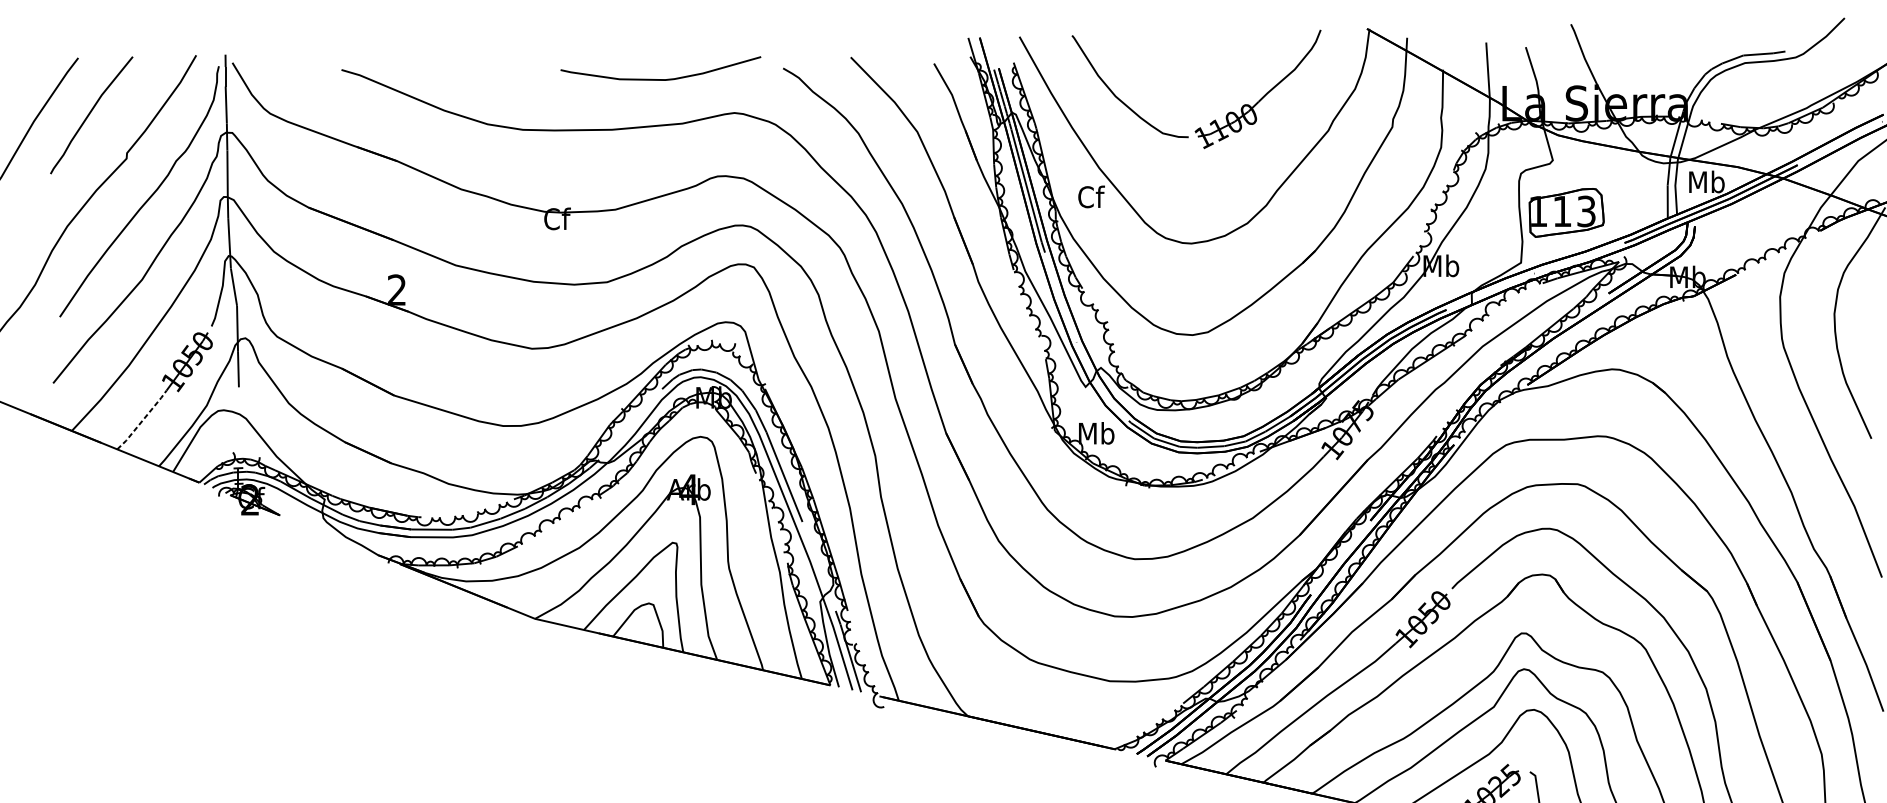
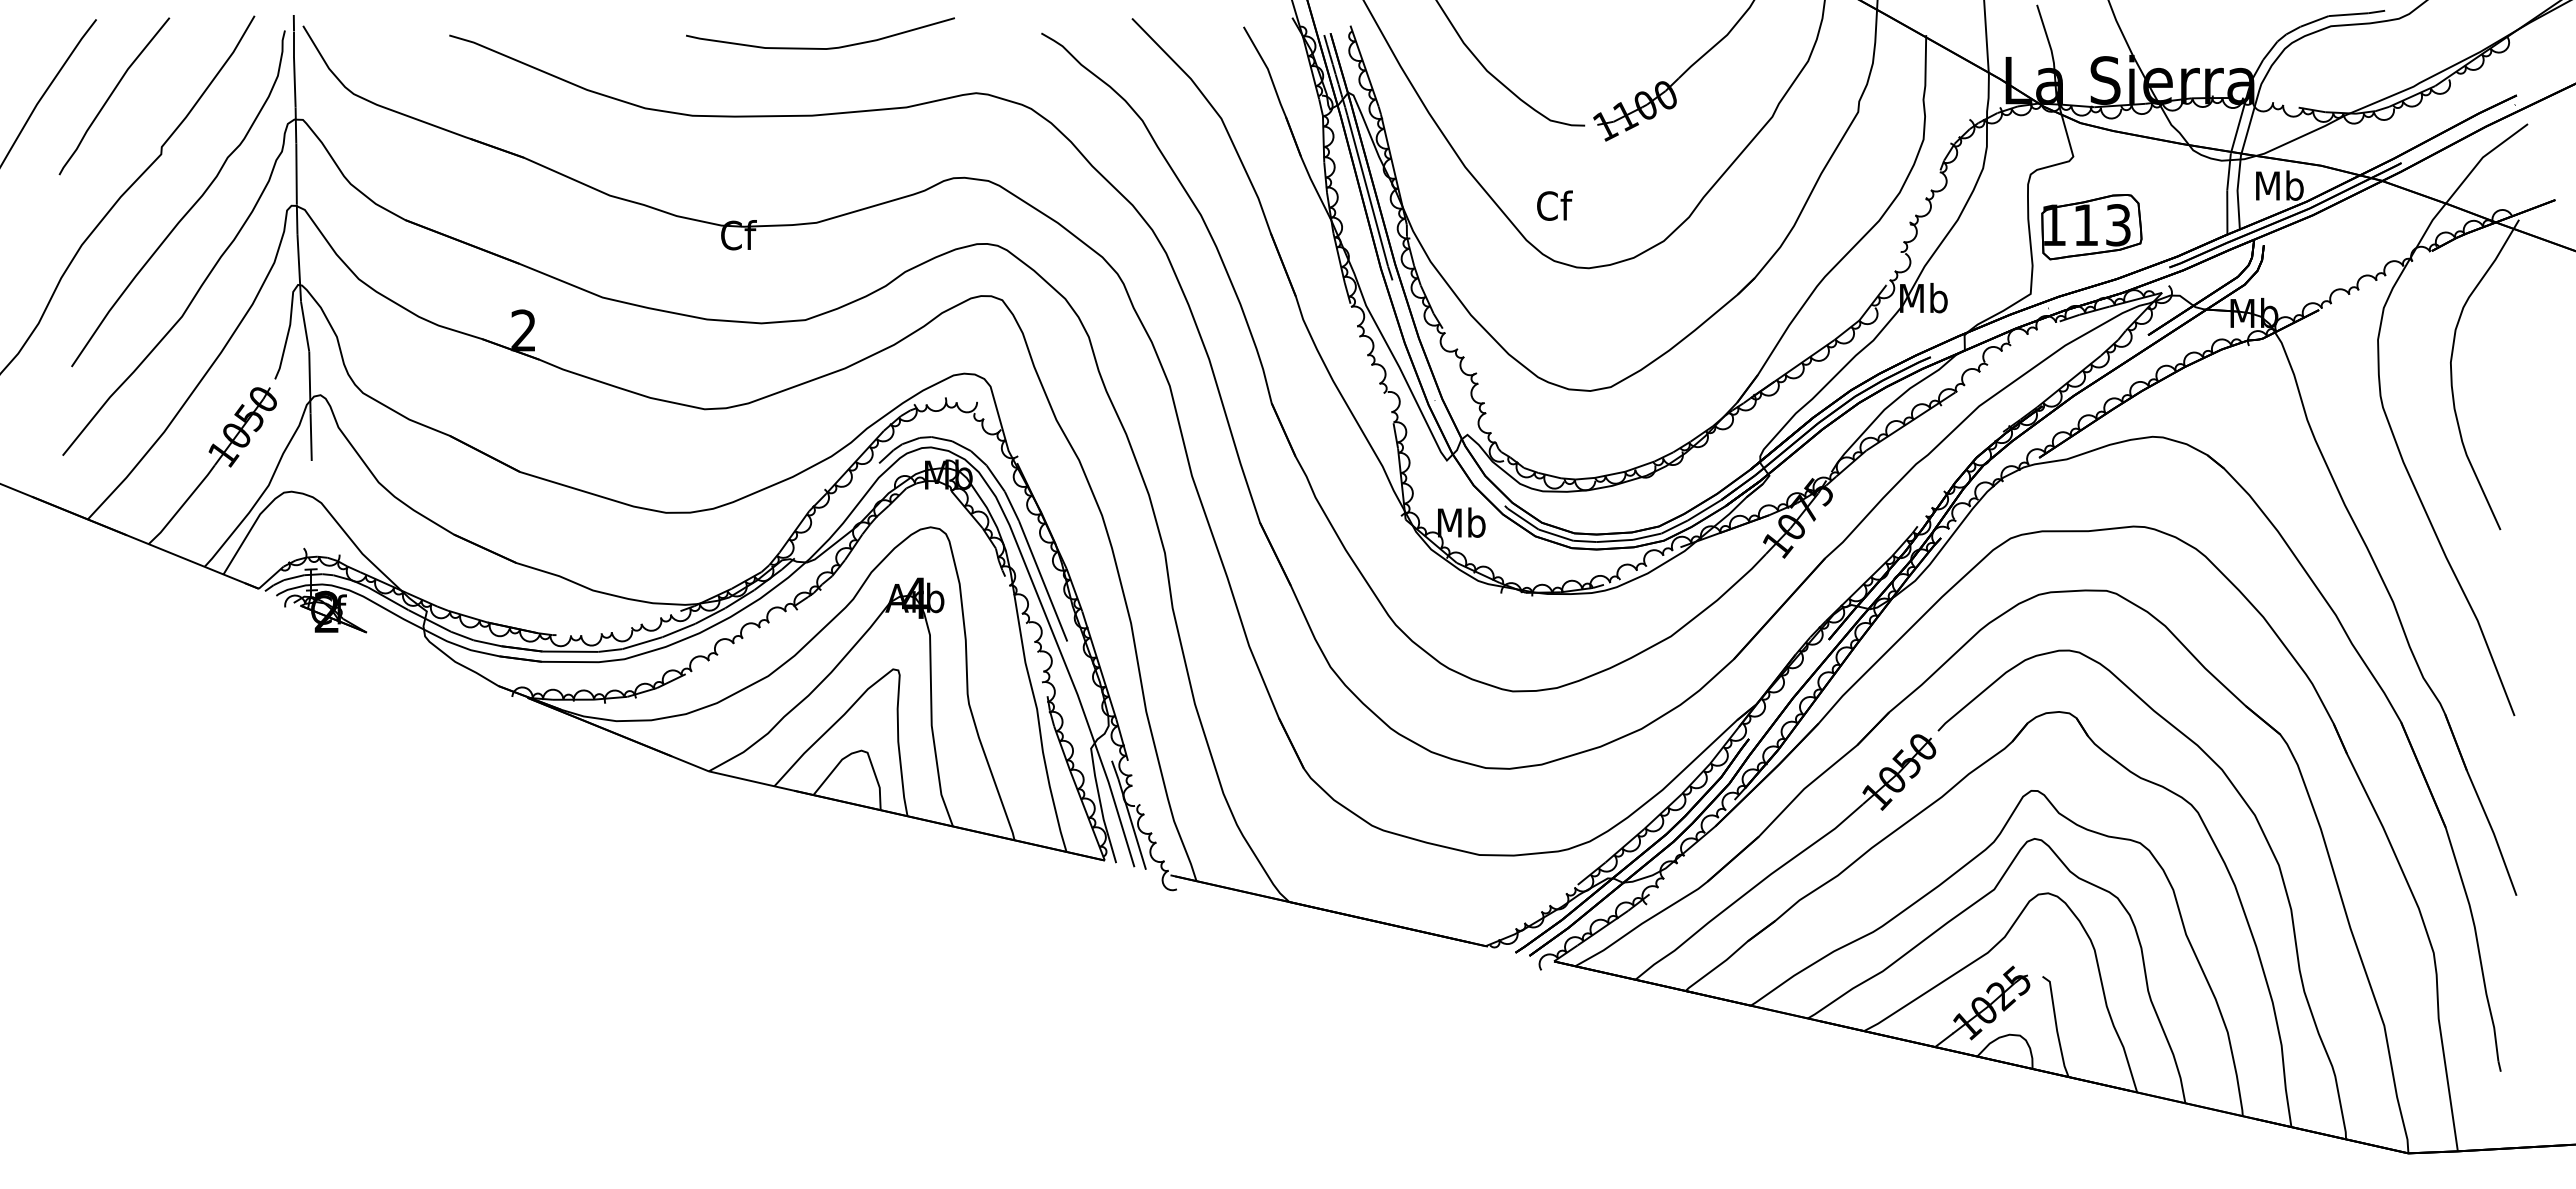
curve: (657, 78) -> (815, 47), moved
text: (1091, 196) -> (1554, 205), moved
line: (143, 420) -> (183, 505), dashed -> solid

